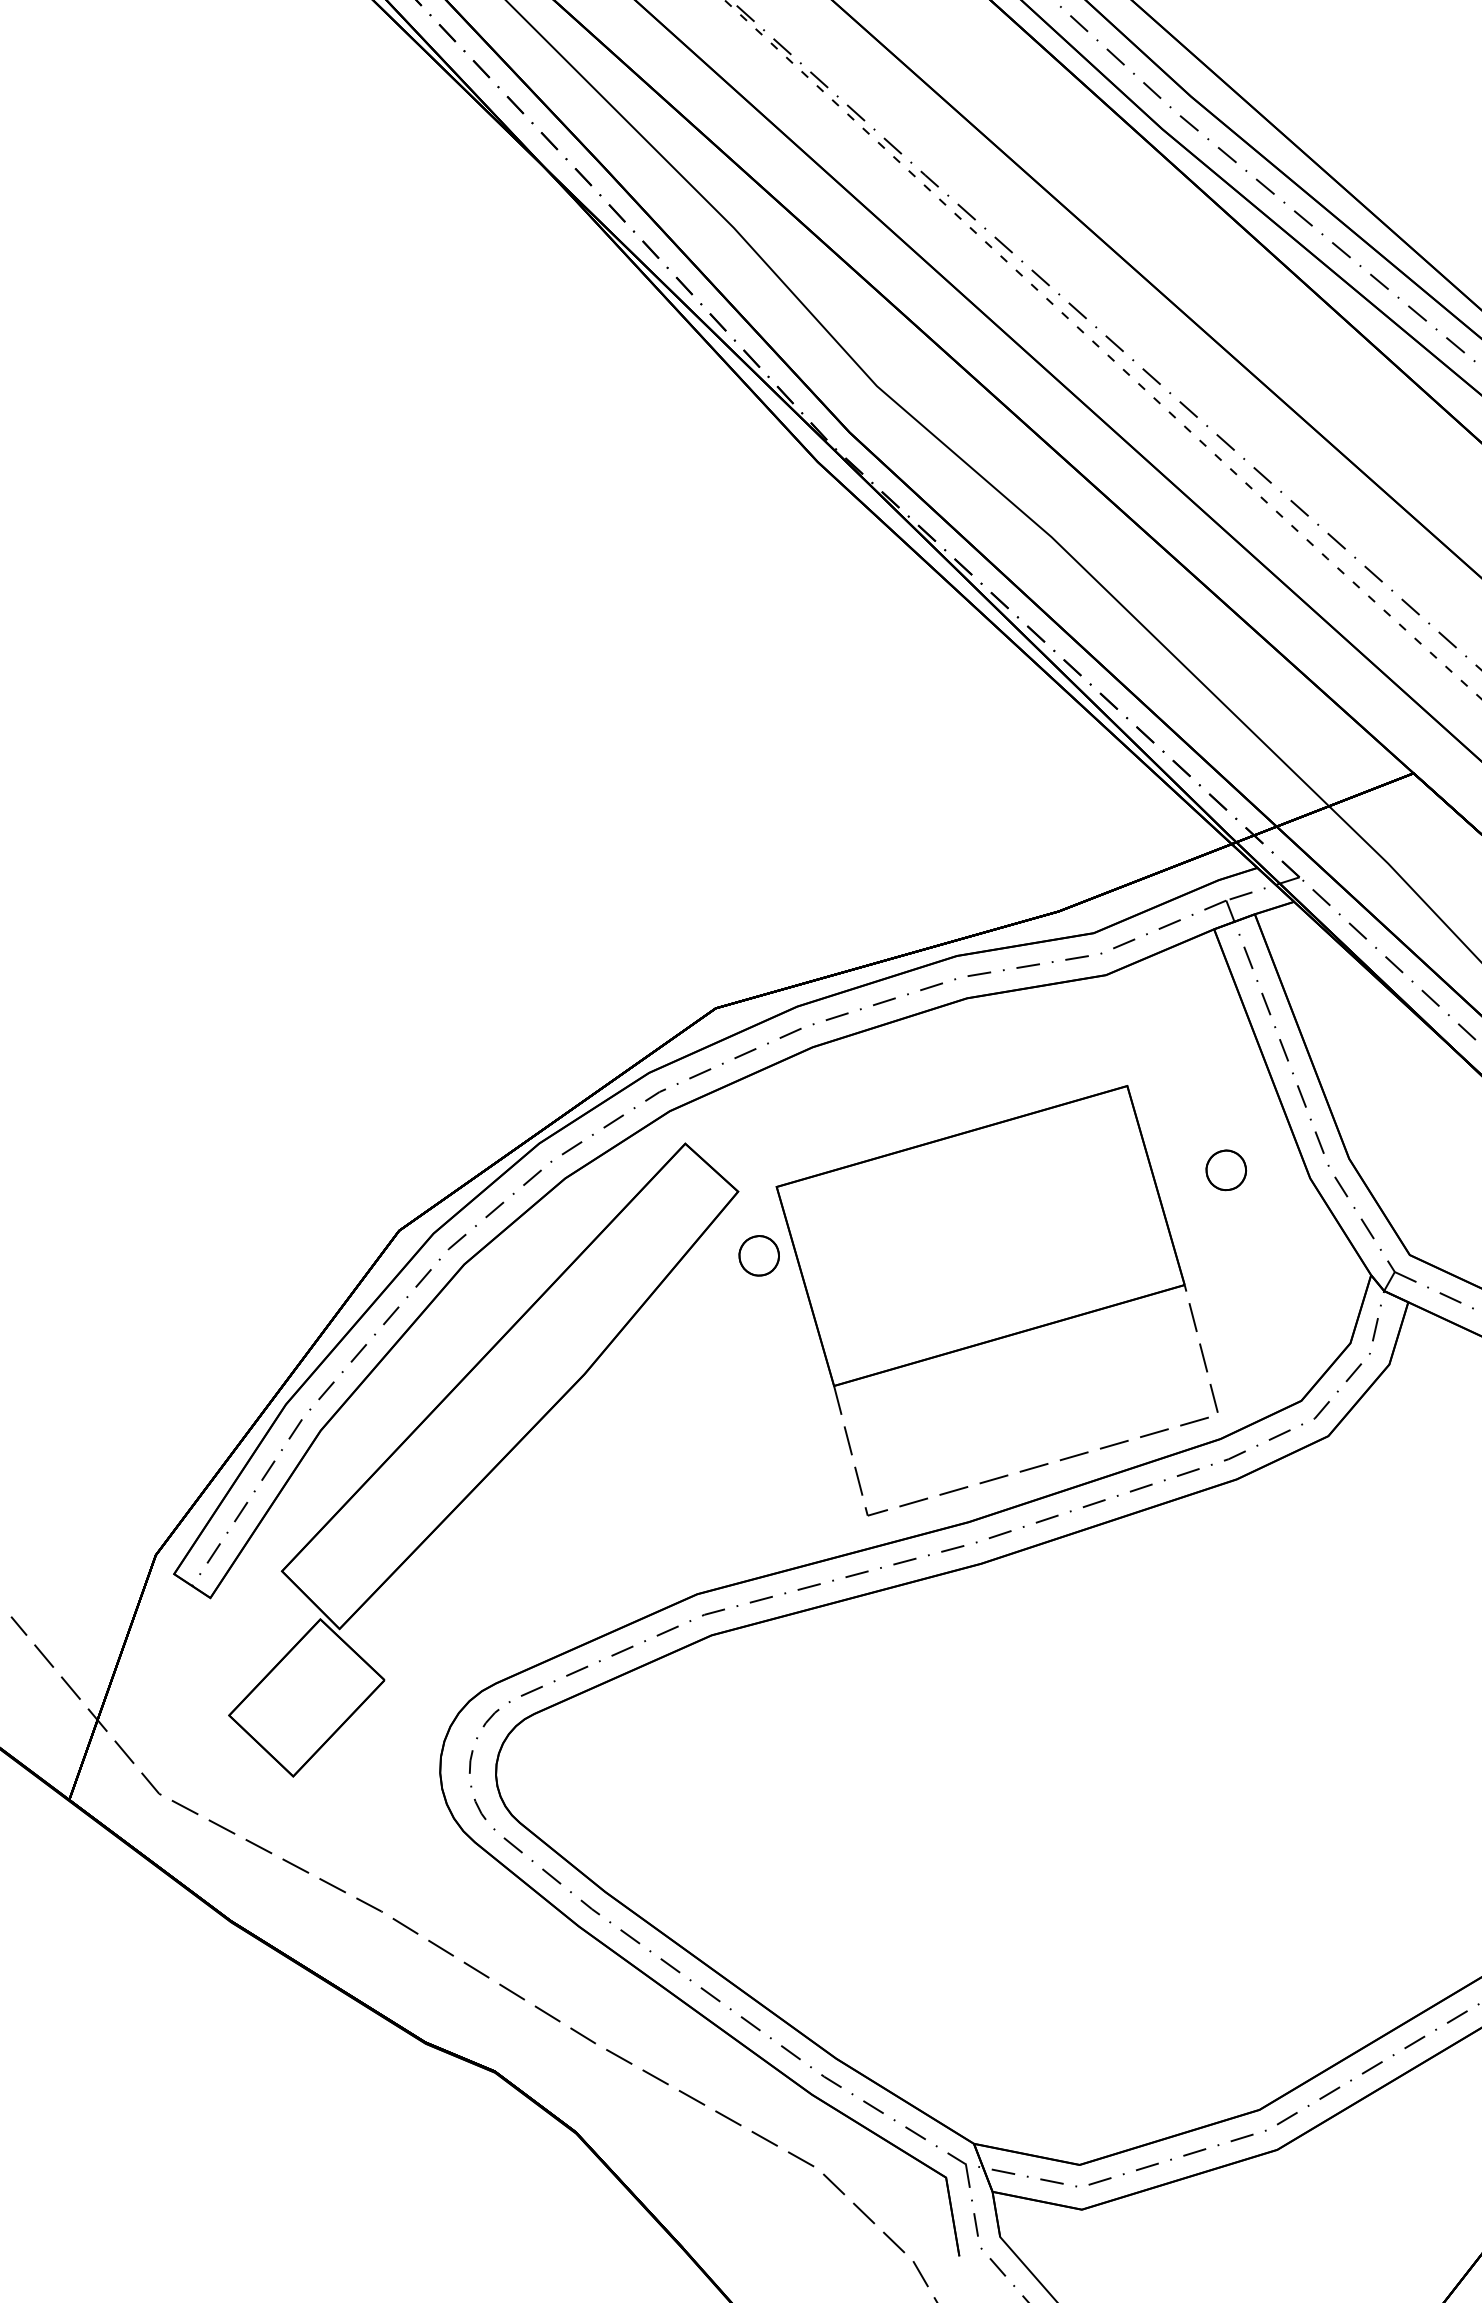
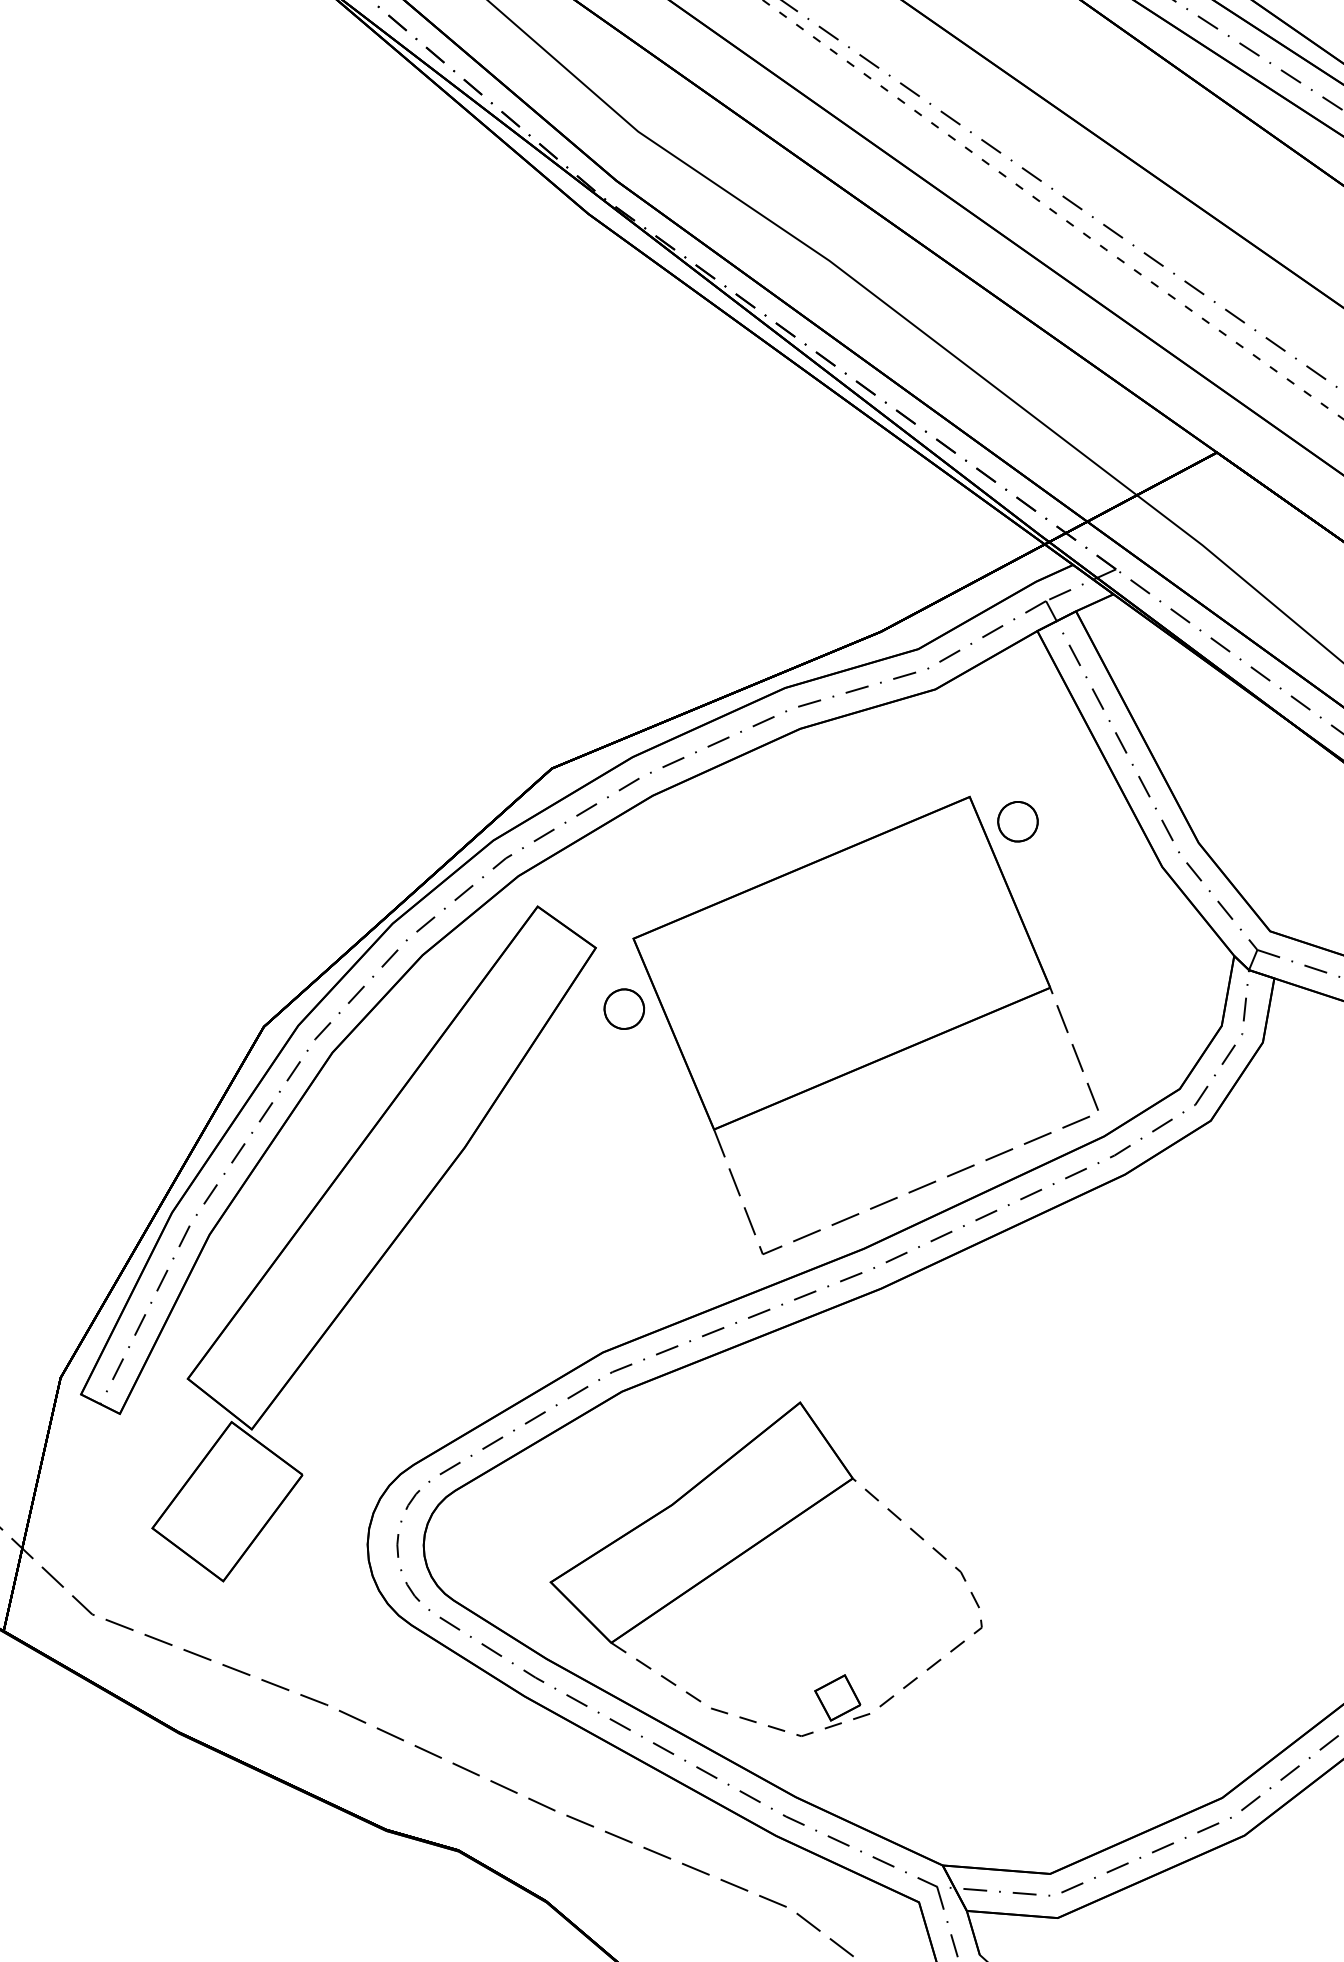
part: (1226, 1170) -> (1018, 821), moved
part: (818, 1808) -> (748, 1550), added

